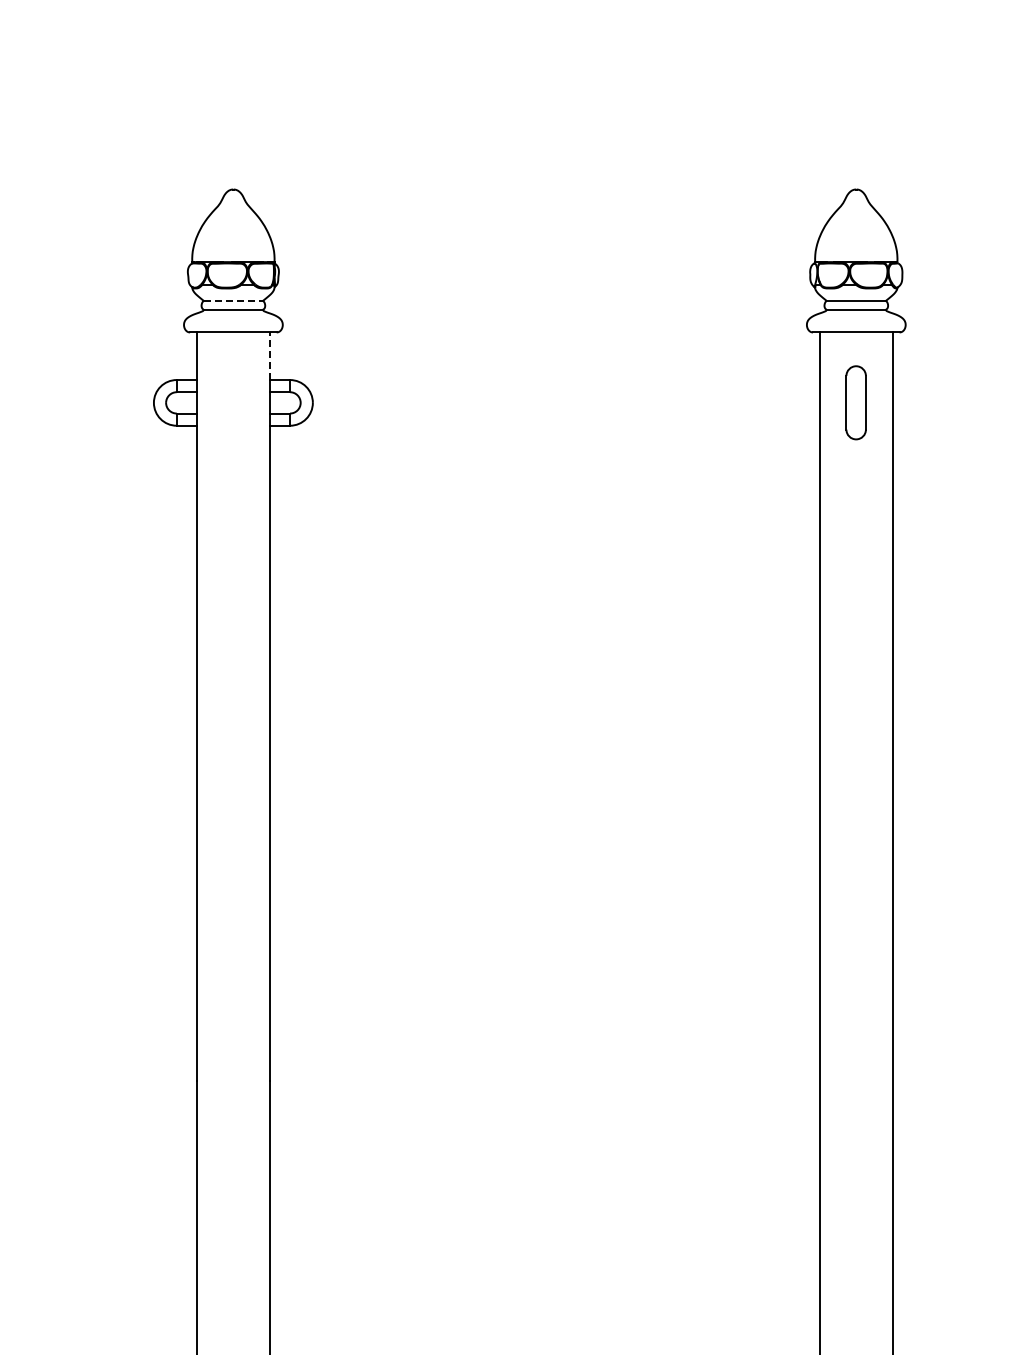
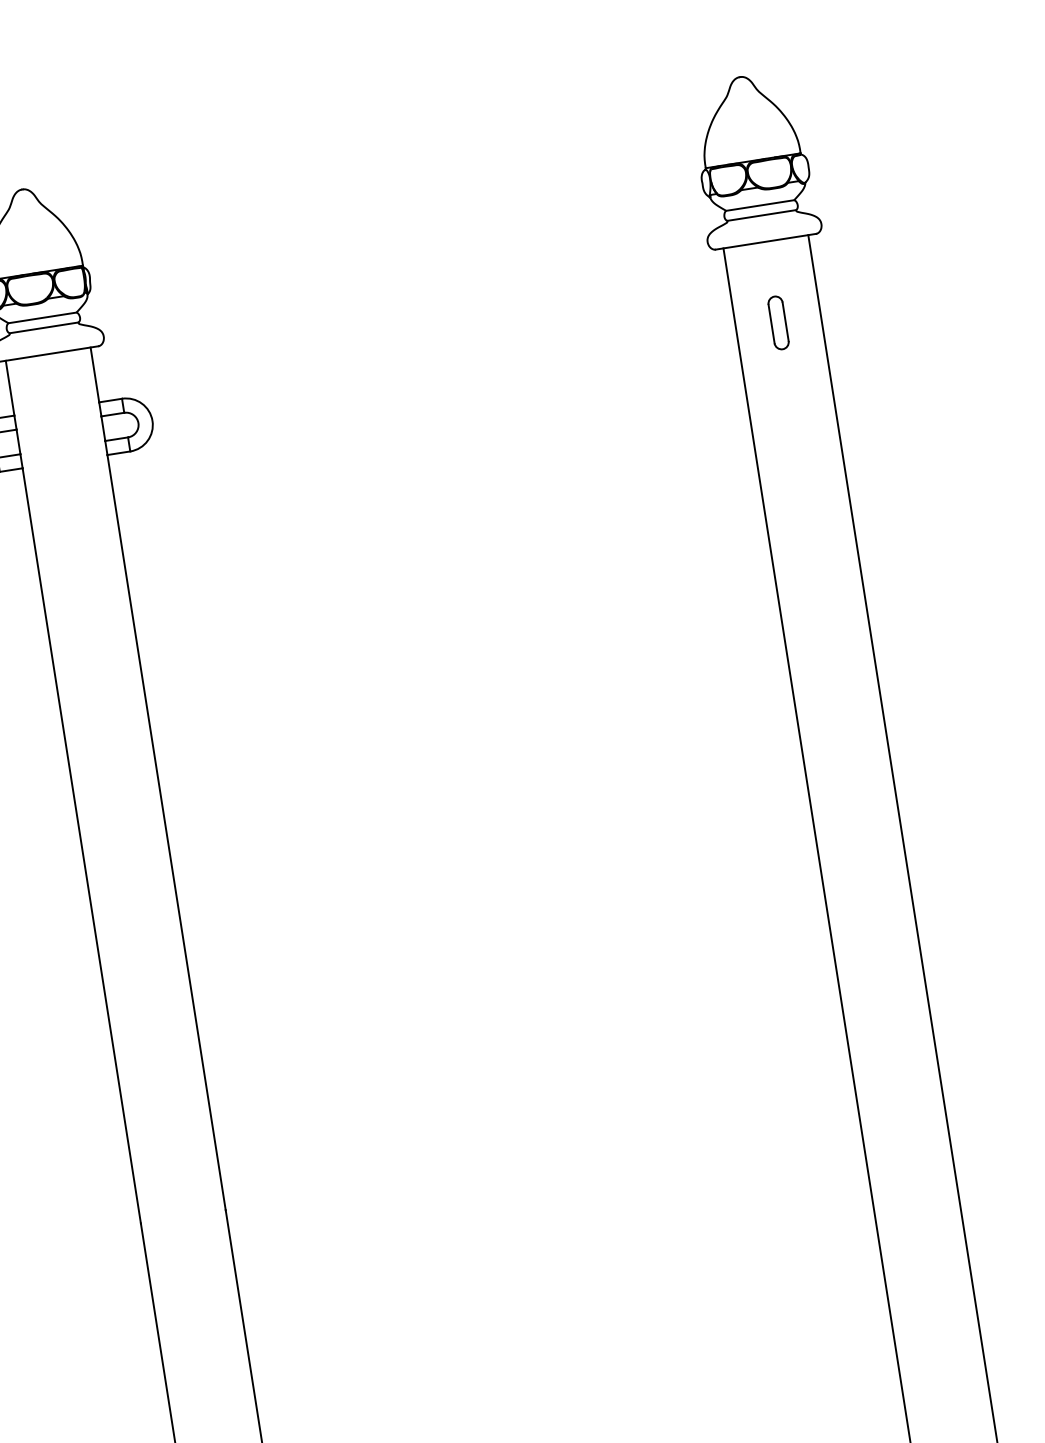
line: (233, 300) -> (42, 317), dashed -> solid
line: (270, 356) -> (95, 375), dashed -> solid
part: (856, 402) -> (778, 322), size x0.62

